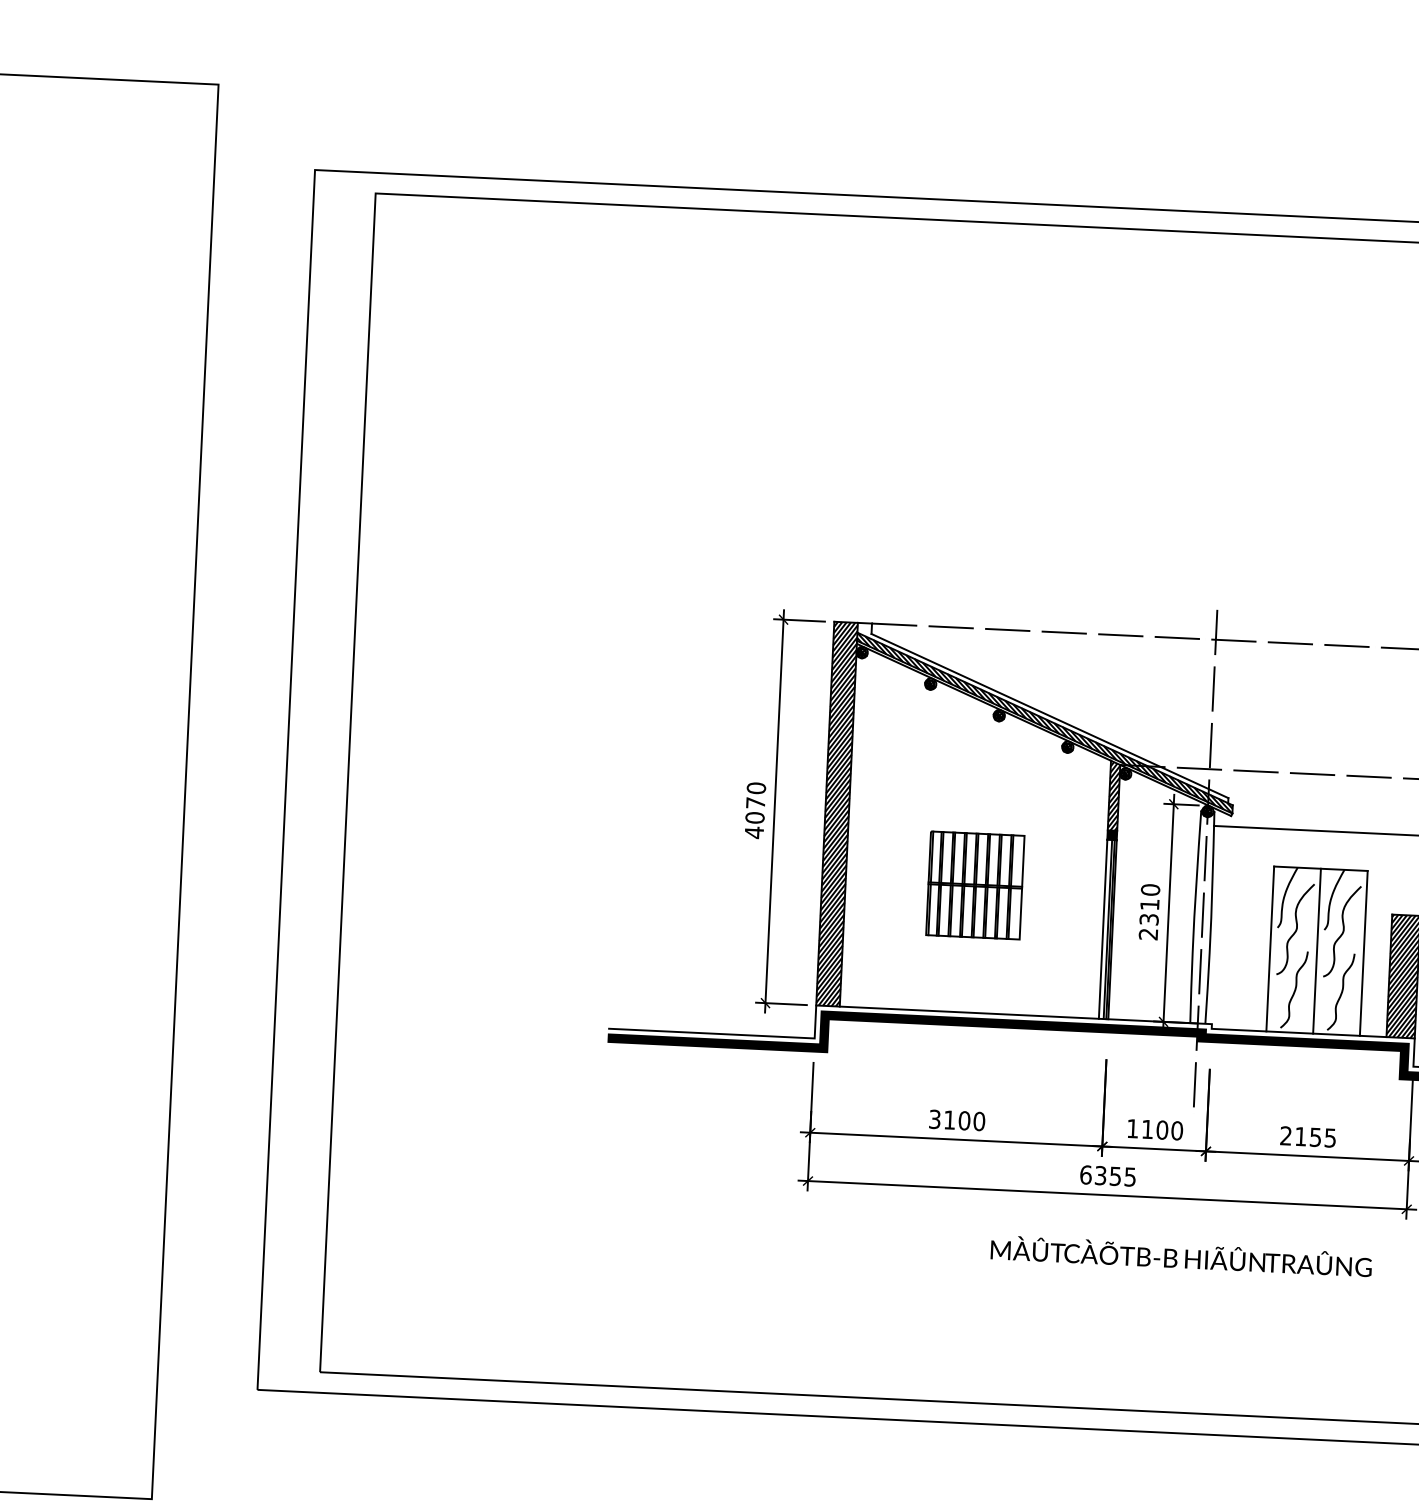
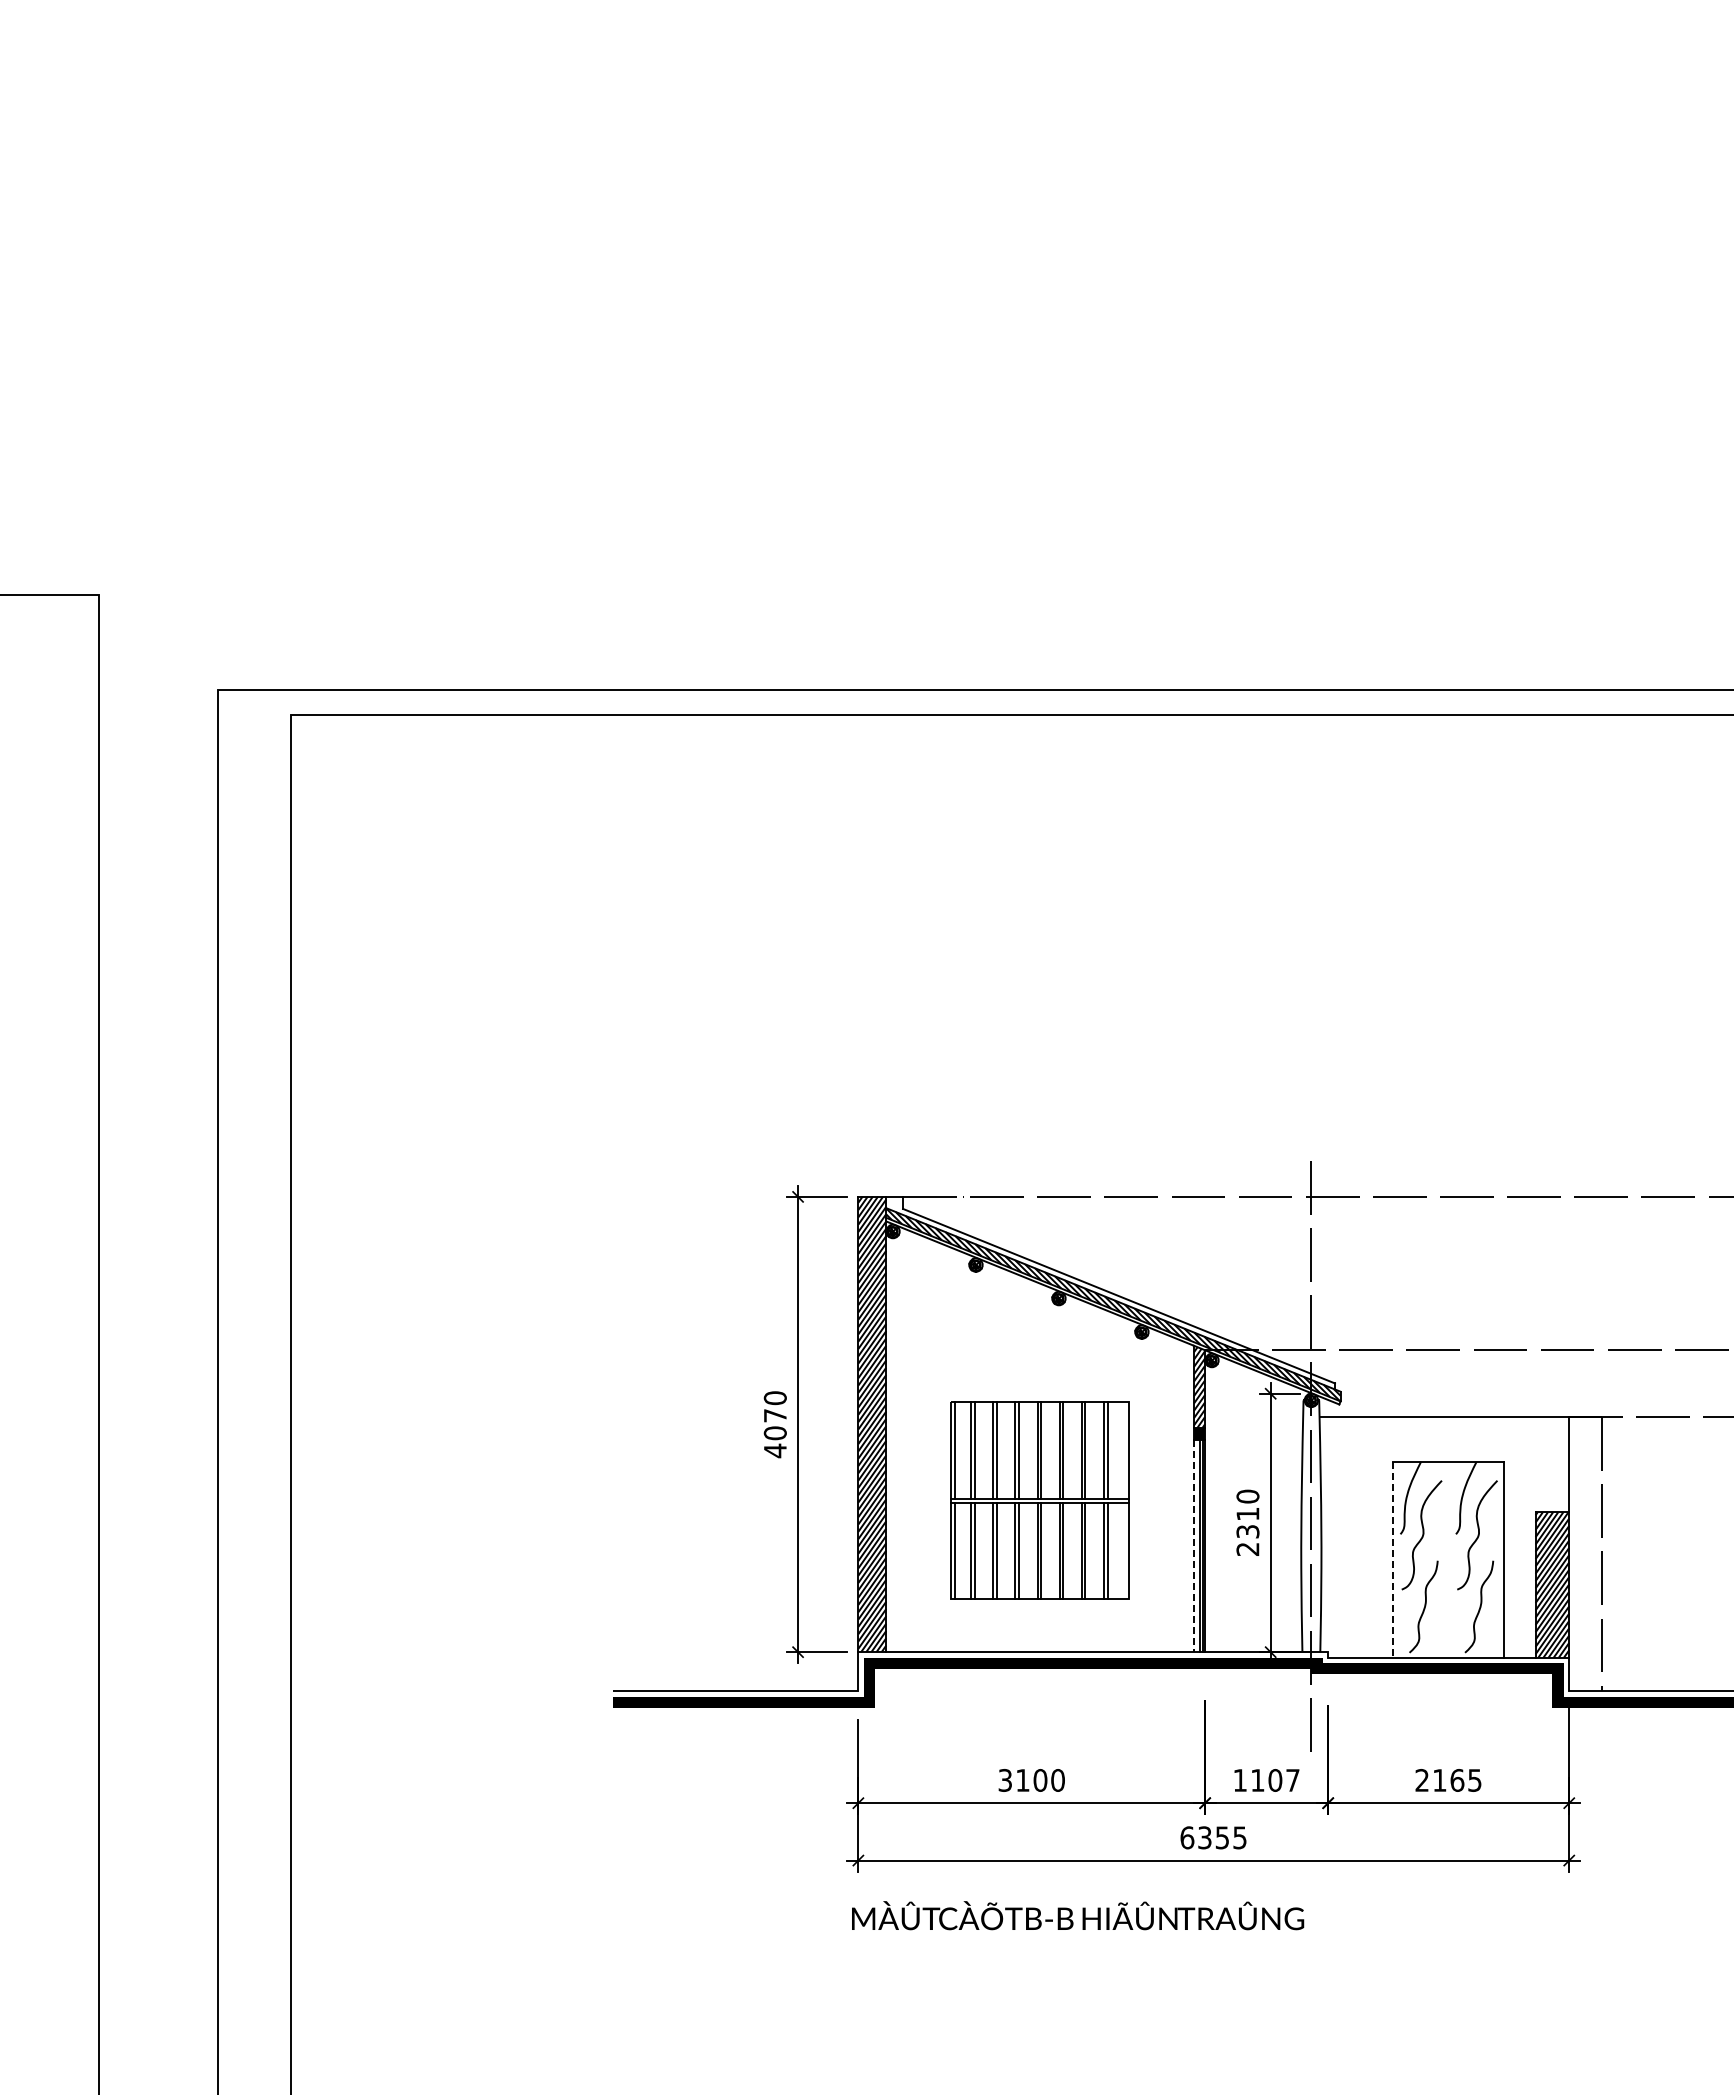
part: (975, 885) -> (1040, 1501), size x1.6
line: (1102, 929) -> (1193, 1546), solid -> dashed
line: (1270, 948) -> (1393, 1559), solid -> dashed
line: (1317, 950) -> (1448, 1559), removed
text: (1176, 1130) -> (1292, 1780), 1100 -> 1107
text: (1315, 1137) -> (1457, 1780), 2155 -> 2165
text: (1181, 1256) -> (1078, 1915), moved

